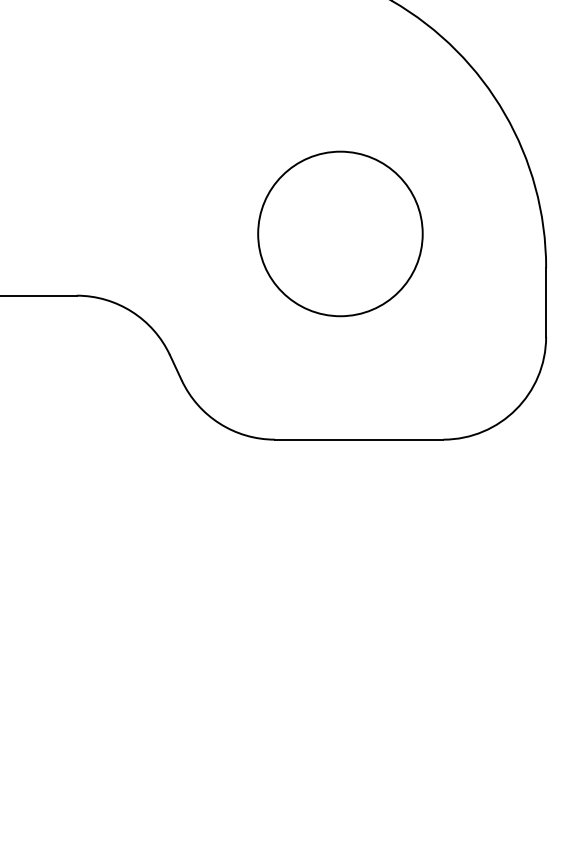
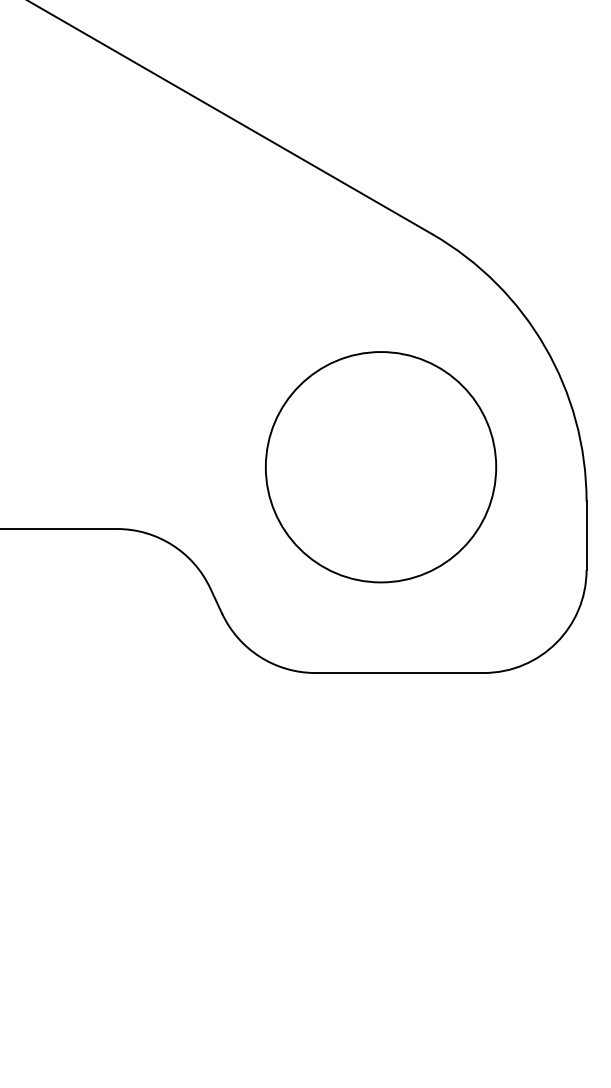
circle: (340, 234) -> (380, 467), size x1.4

